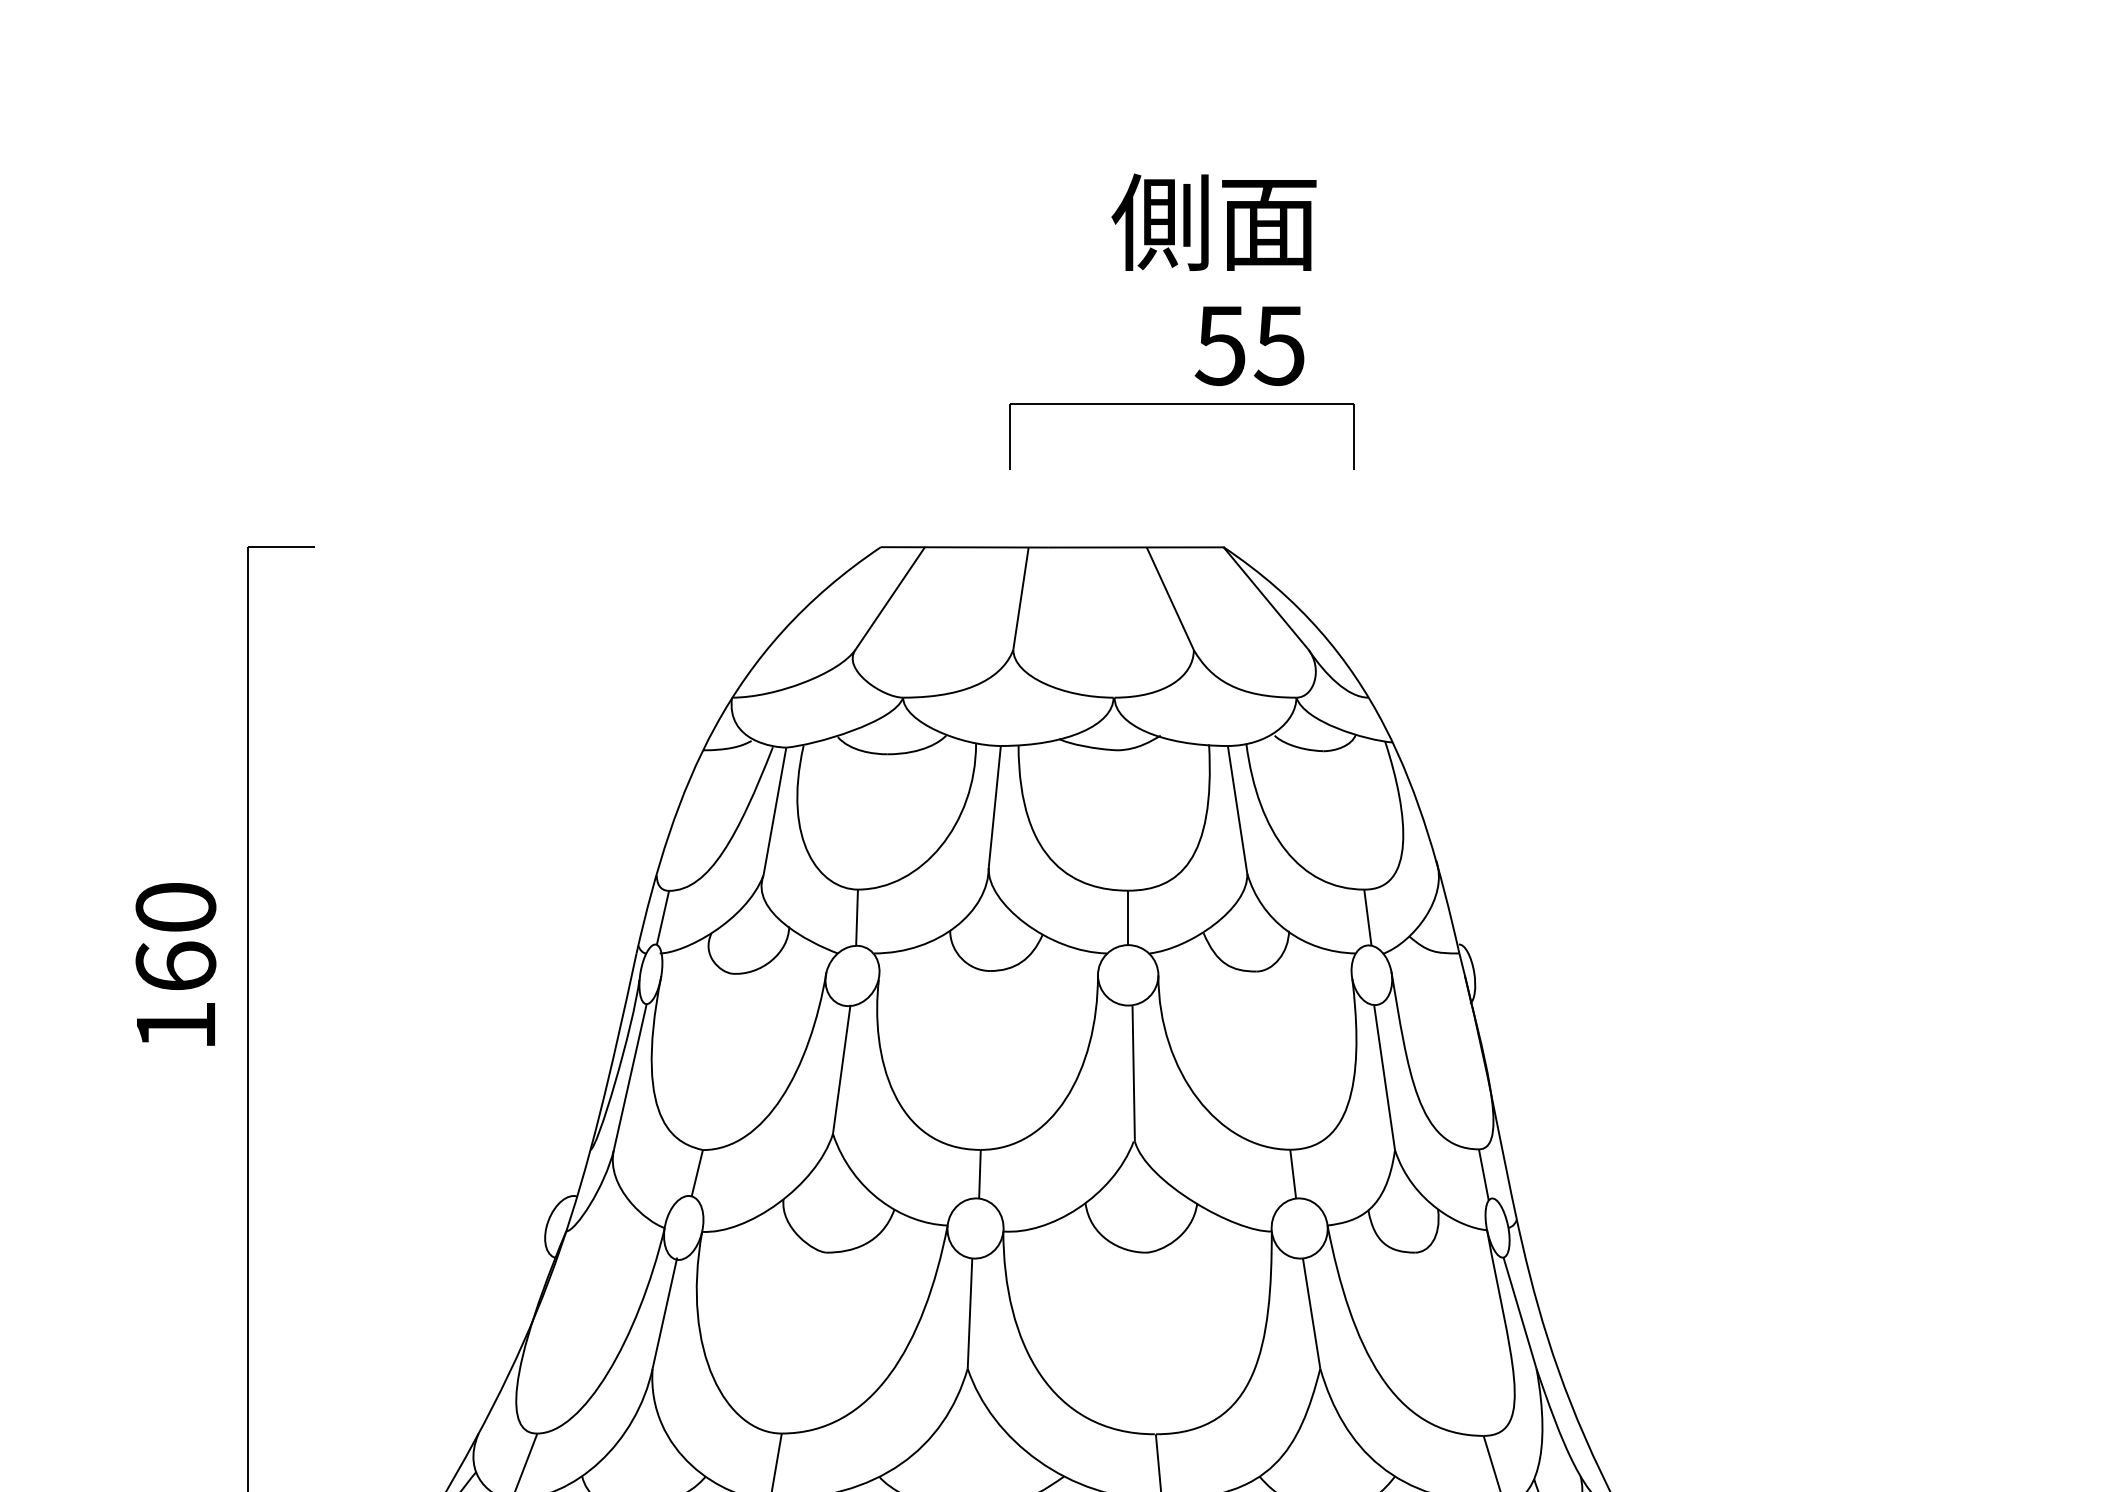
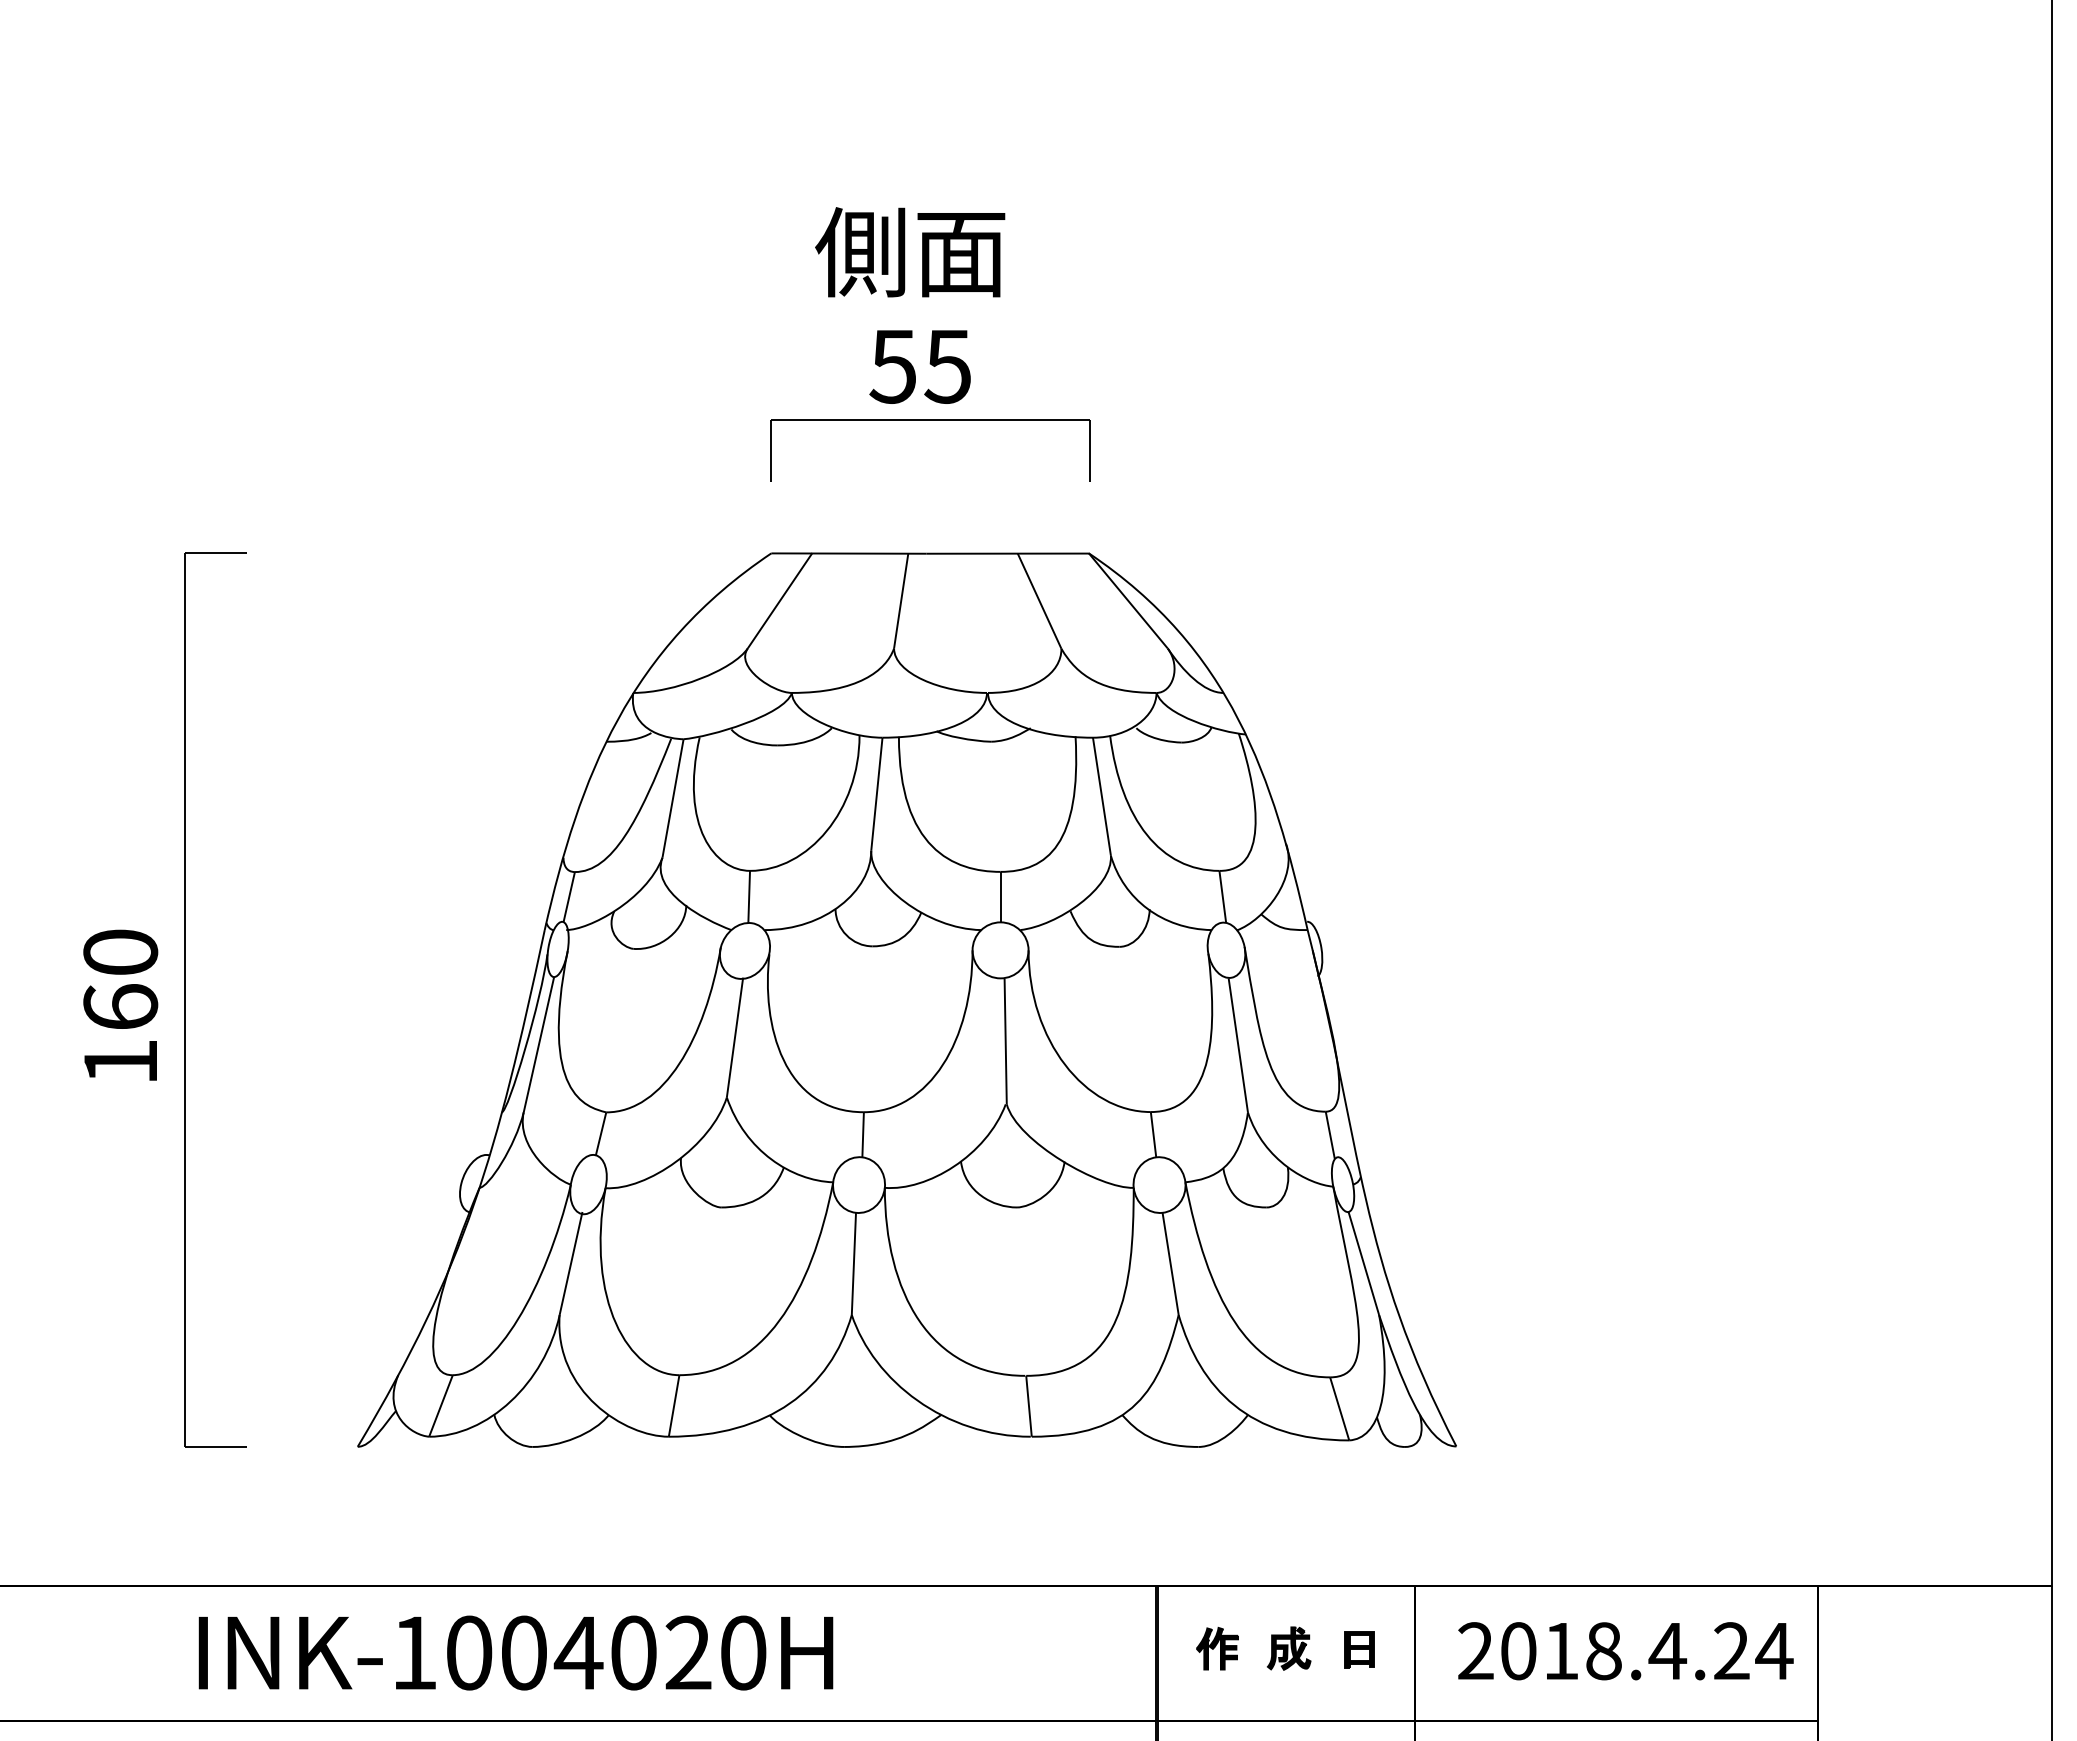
text: (1214, 222) -> (910, 252), moved
text: (1248, 345) -> (919, 366), moved
part: (1182, 403) -> (930, 420), moved
text: (175, 963) -> (120, 1004), moved

